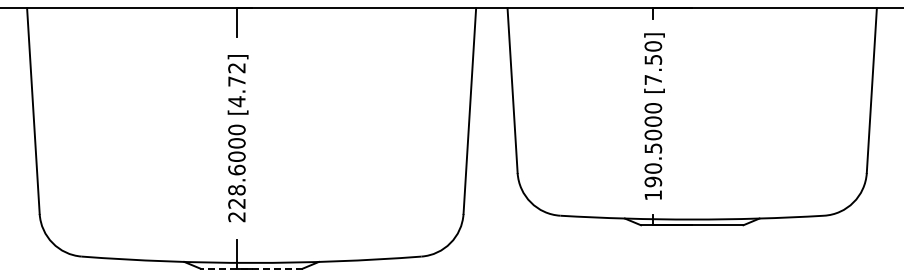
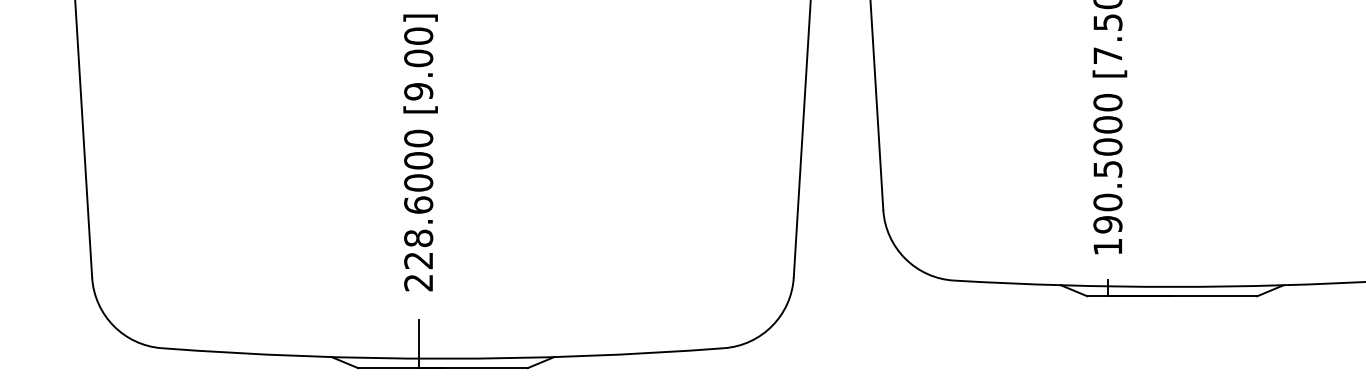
text: (236, 84) -> (417, 63), [4.72] -> [9.00]
line: (251, 268) -> (442, 367), dashed -> solid

